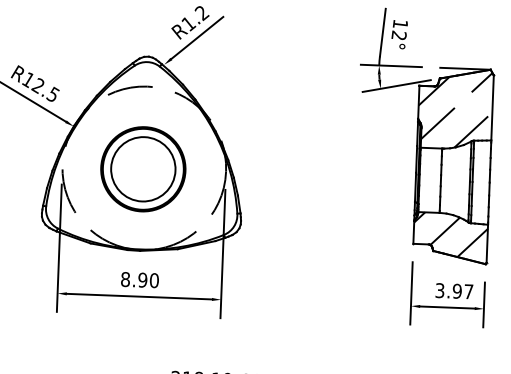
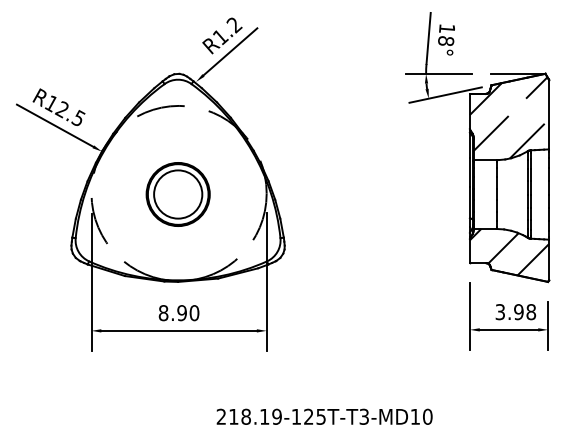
text: (399, 35) -> (446, 40), 12° -> 18°
part: (143, 169) -> (178, 194), size x0.7
text: (469, 292) -> (531, 312), 3.97 -> 3.98

